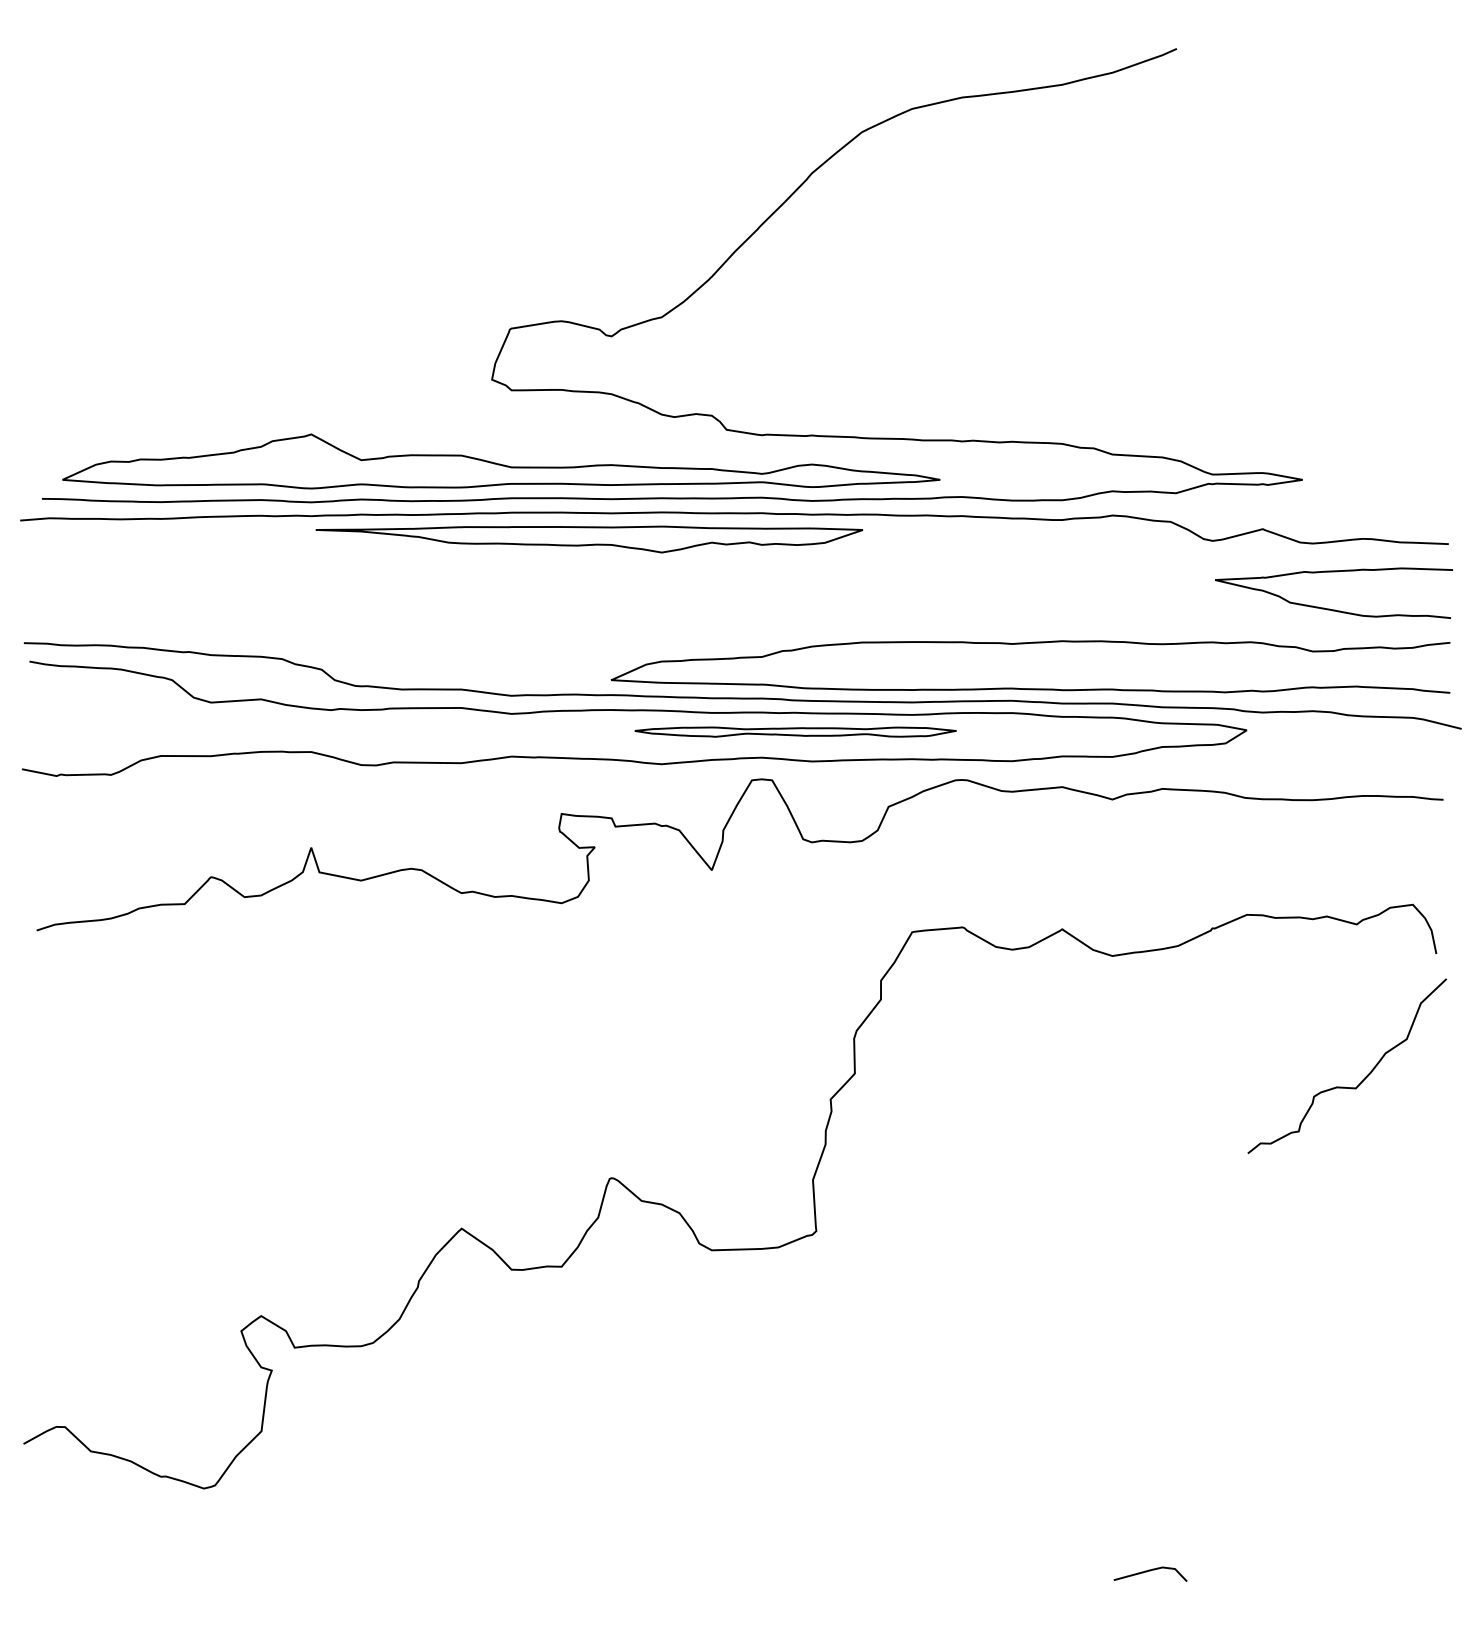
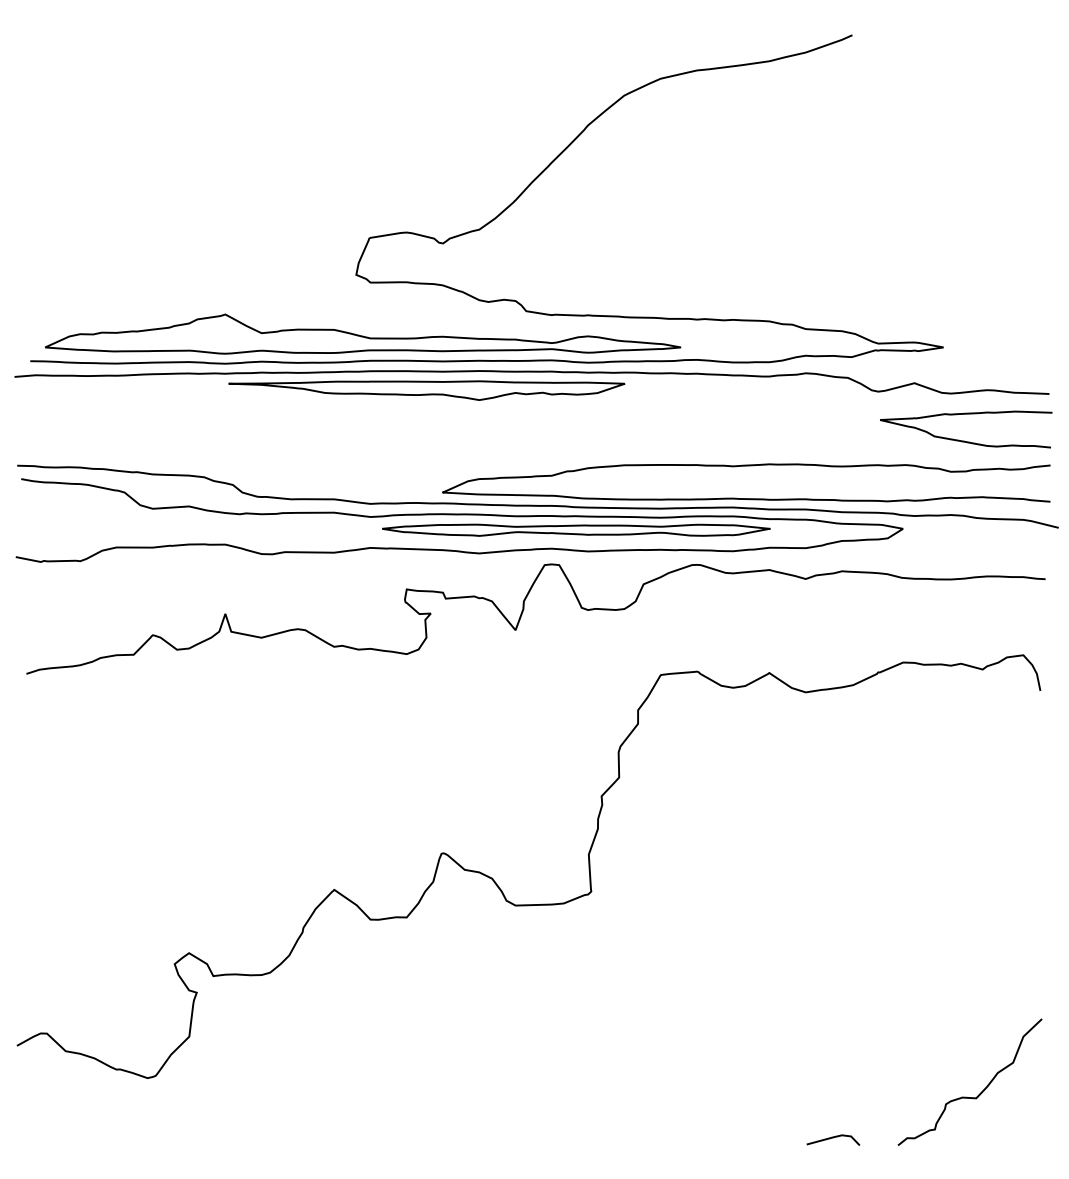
part: (795, 731) -> (576, 529), size x1.67
curve: (1344, 1086) -> (968, 1096), moved

